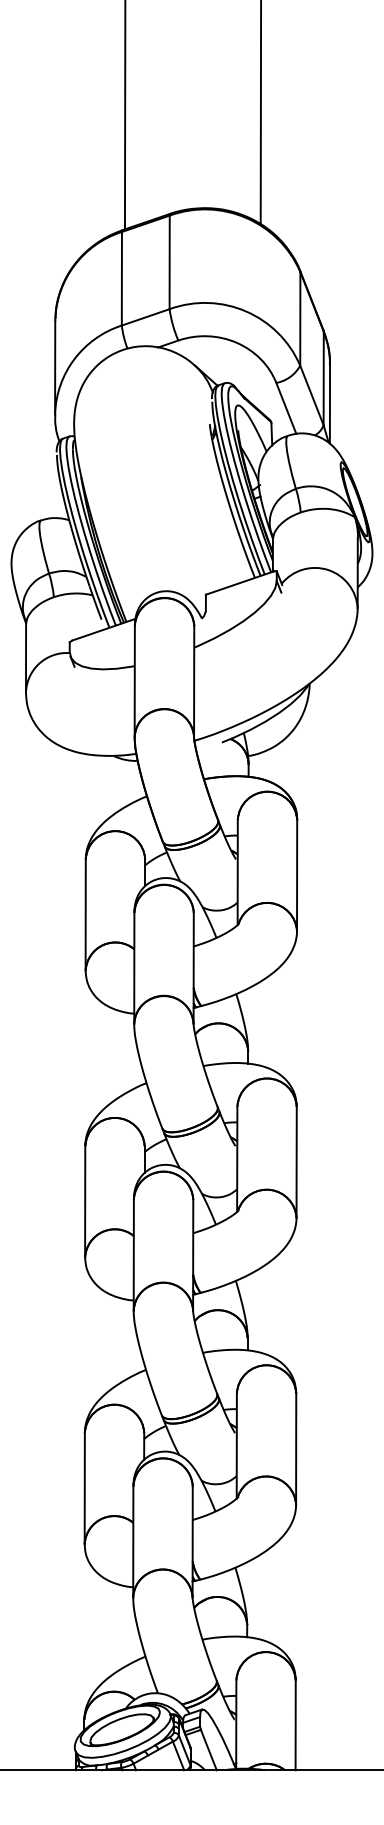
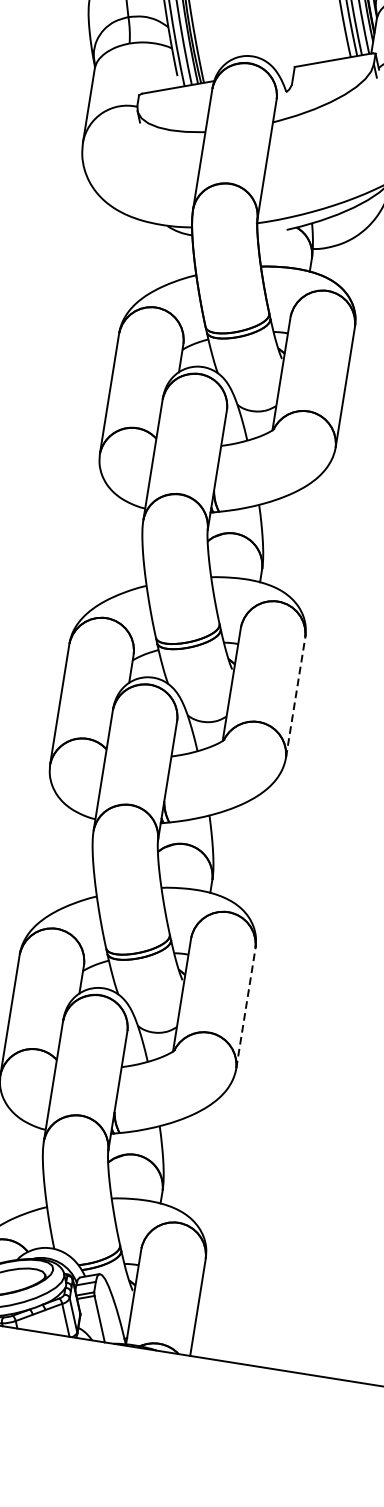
line: (296, 1162) -> (295, 697), solid -> dashed
line: (296, 1449) -> (246, 1008), solid -> dashed

